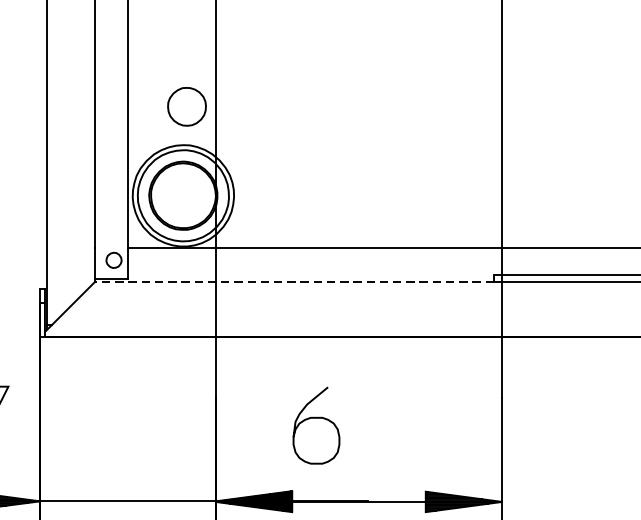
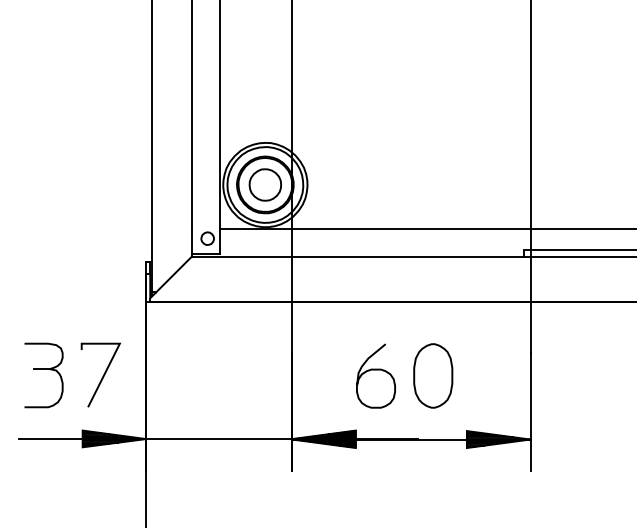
part: (185, 106) -> (264, 184), moved
line: (294, 281) -> (357, 256), dashed -> solid
part: (385, 424) -> (433, 375), added

